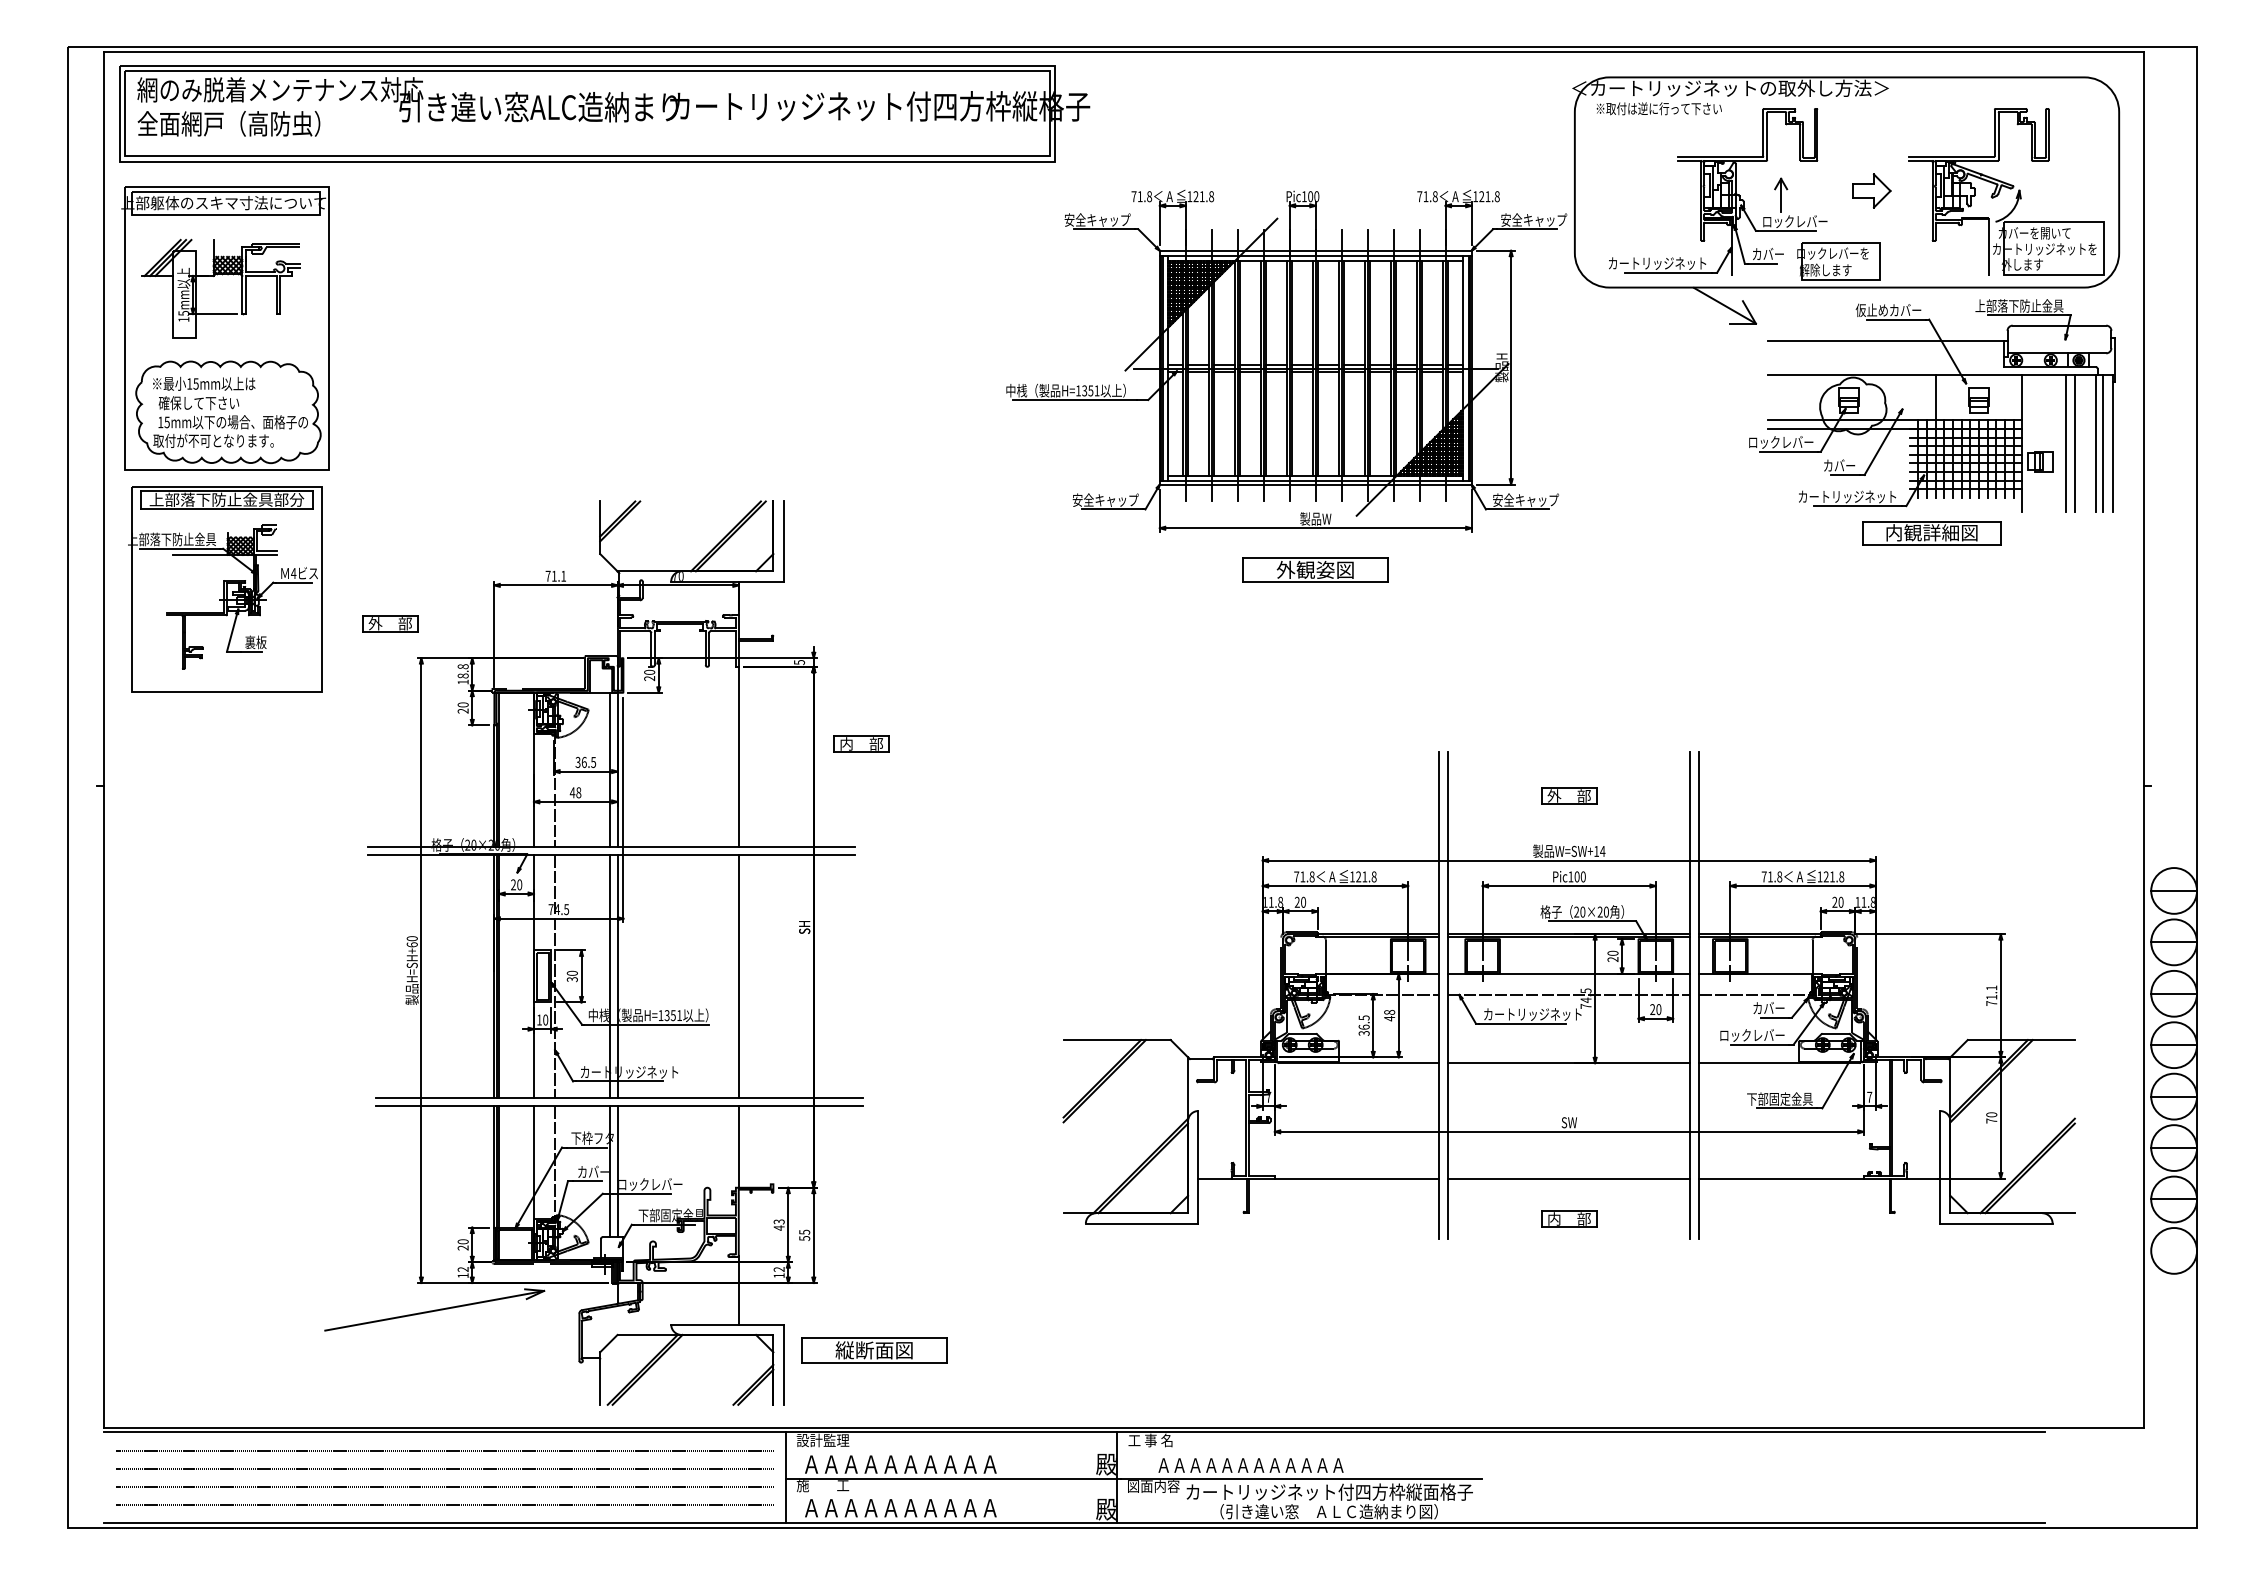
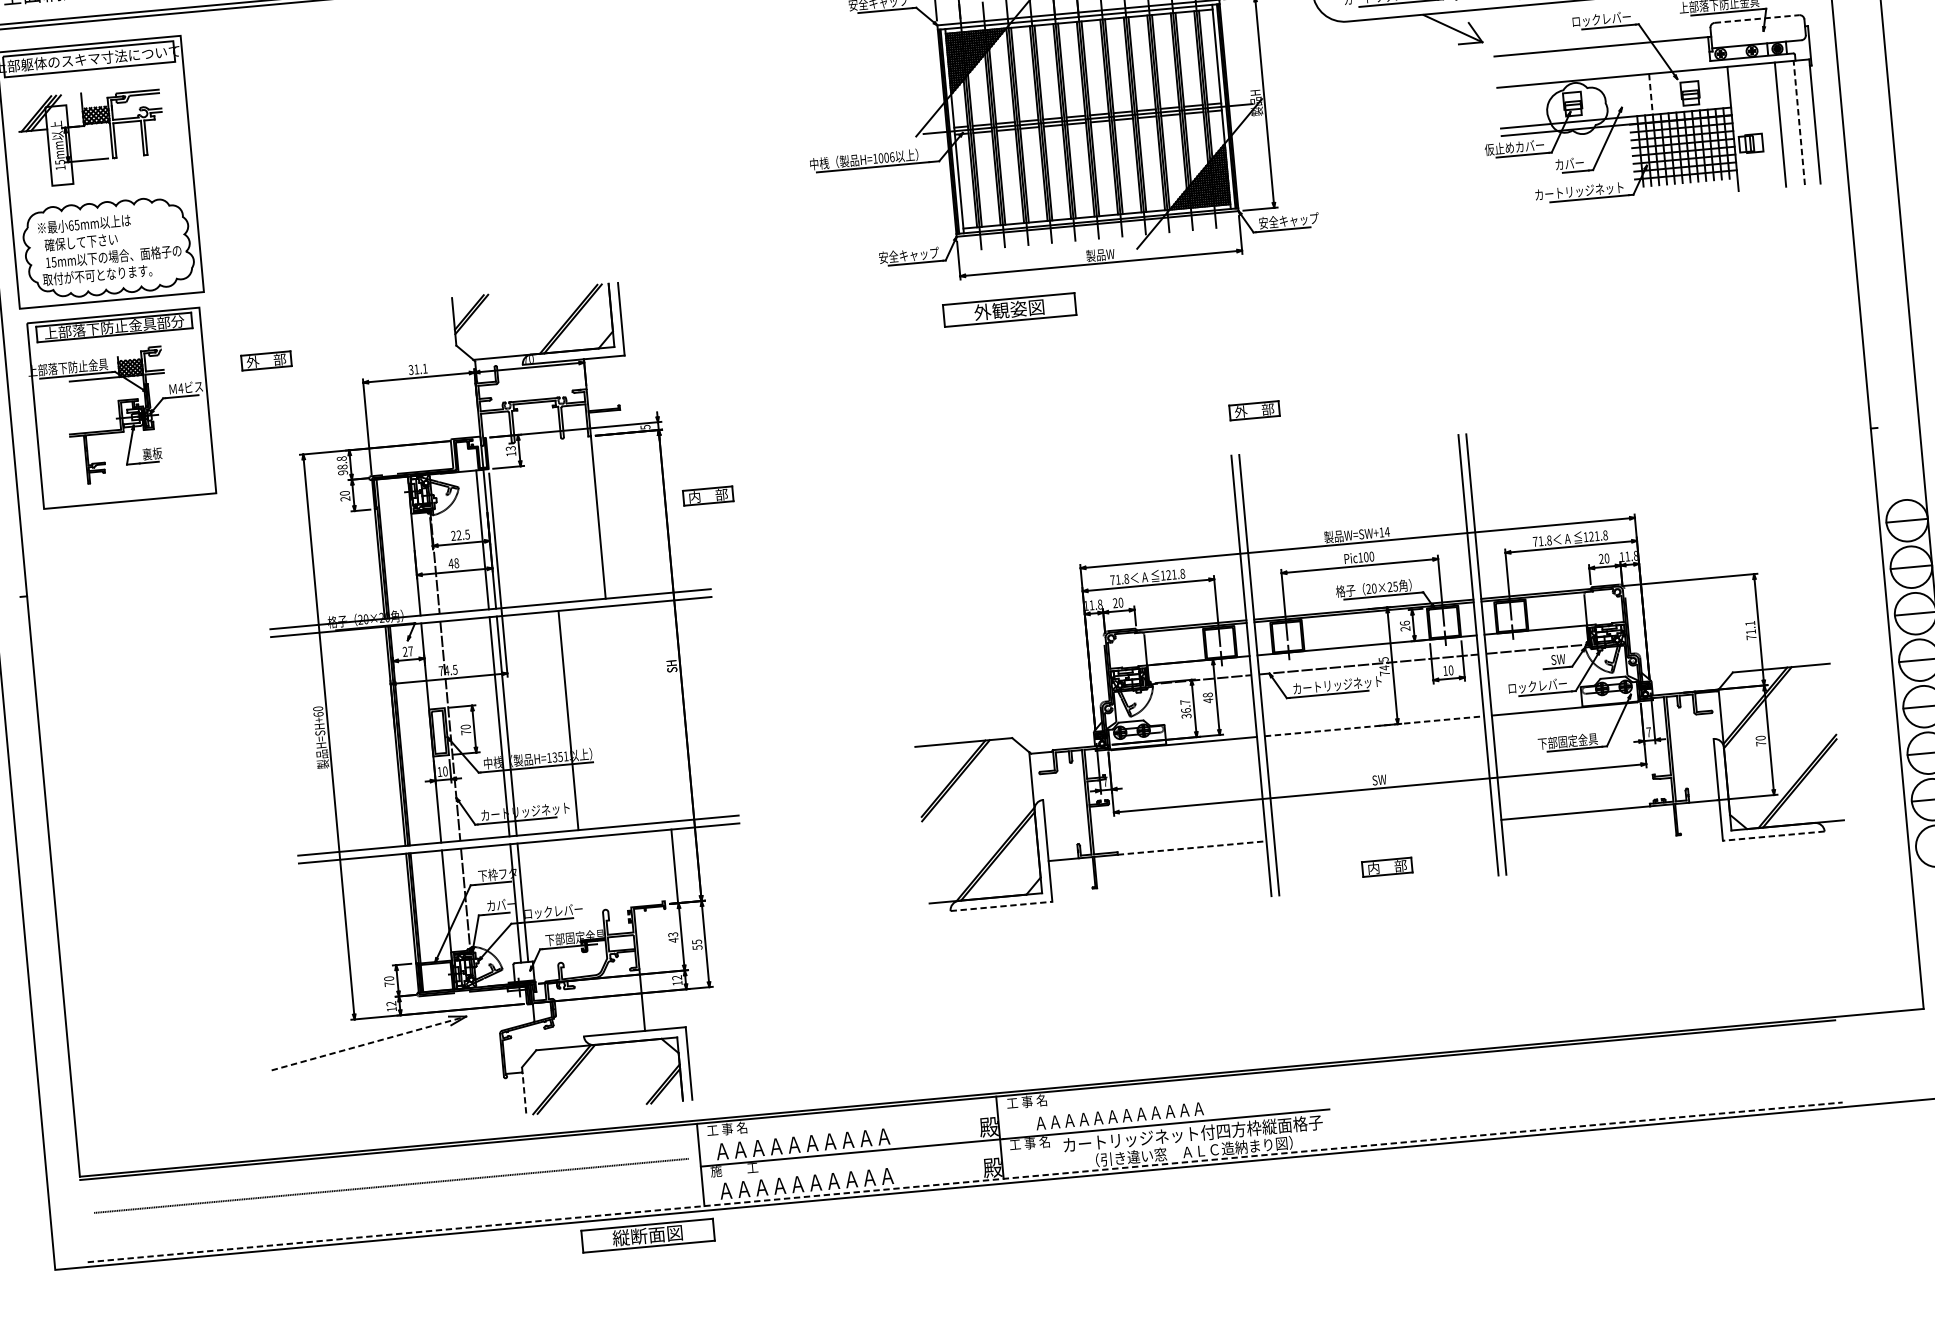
text: (1876, 309) -> (1590, 19), 仮止めカバー -> ロックレバー
line: (2059, 325) -> (1757, 18), solid -> dashed
text: (189, 383) -> (70, 225), 15mm -> 65mm
text: (1090, 390) -> (886, 157), H=1351 -> H=1006
line: (1935, 397) -> (1650, 94), solid -> dashed
text: (1769, 441) -> (1504, 147), ロックレバー -> 仮止めカバー
line: (2066, 443) -> (1773, 125), removed
line: (2095, 443) -> (1799, 122), solid -> dashed
line: (2102, 443) -> (1805, 122), removed
part: (1931, 533) -> (1658, 217), removed
part: (1315, 569) -> (1009, 309), moved
text: (547, 575) -> (410, 369), 71.1 -> 31.1
part: (390, 623) -> (266, 360), moved
text: (649, 675) -> (510, 451), 20 -> 13
text: (462, 681) -> (342, 472), 18.8 -> 98.8
text: (580, 762) -> (455, 535), 36.5 -> 22.5
part: (1569, 795) -> (1254, 410), moved
text: (519, 884) -> (410, 651), 20 -> 27
text: (1605, 911) -> (1394, 586), 20×20 -> 20×25
text: (1612, 952) -> (1404, 622), 20 -> 26
line: (738, 976) -> (568, 720), moved
text: (571, 979) -> (465, 732), 30 -> 70
text: (1769, 1008) -> (1551, 660), カバー -> SW
text: (1652, 1009) -> (1445, 670), 20 -> 10
text: (1363, 1017) -> (1184, 701), 36.5 -> 36.7
line: (1569, 1063) -> (1374, 726), solid -> dashed
line: (738, 1146) -> (674, 865), moved
line: (1357, 1178) -> (1192, 847), solid -> dashed
line: (1569, 1178) -> (1384, 830), removed
line: (1142, 1223) -> (1001, 906), solid -> dashed
line: (1995, 1223) -> (1773, 836), solid -> dashed
text: (462, 1247) -> (388, 983), 20 -> 70
line: (435, 1310) -> (369, 1043), solid -> dashed
part: (874, 1350) -> (647, 1235), moved
line: (600, 1379) -> (524, 1091), solid -> dashed
text: (822, 1440) -> (730, 1128), 設計監理 -> 工 事 名
line: (444, 1451) -> (389, 1169), removed
text: (1153, 1486) -> (1033, 1143), 図面内容 -> 工 事 名
line: (444, 1487) -> (392, 1202), removed
line: (444, 1505) -> (393, 1218), removed
line: (1075, 1522) -> (965, 1182), solid -> dashed

